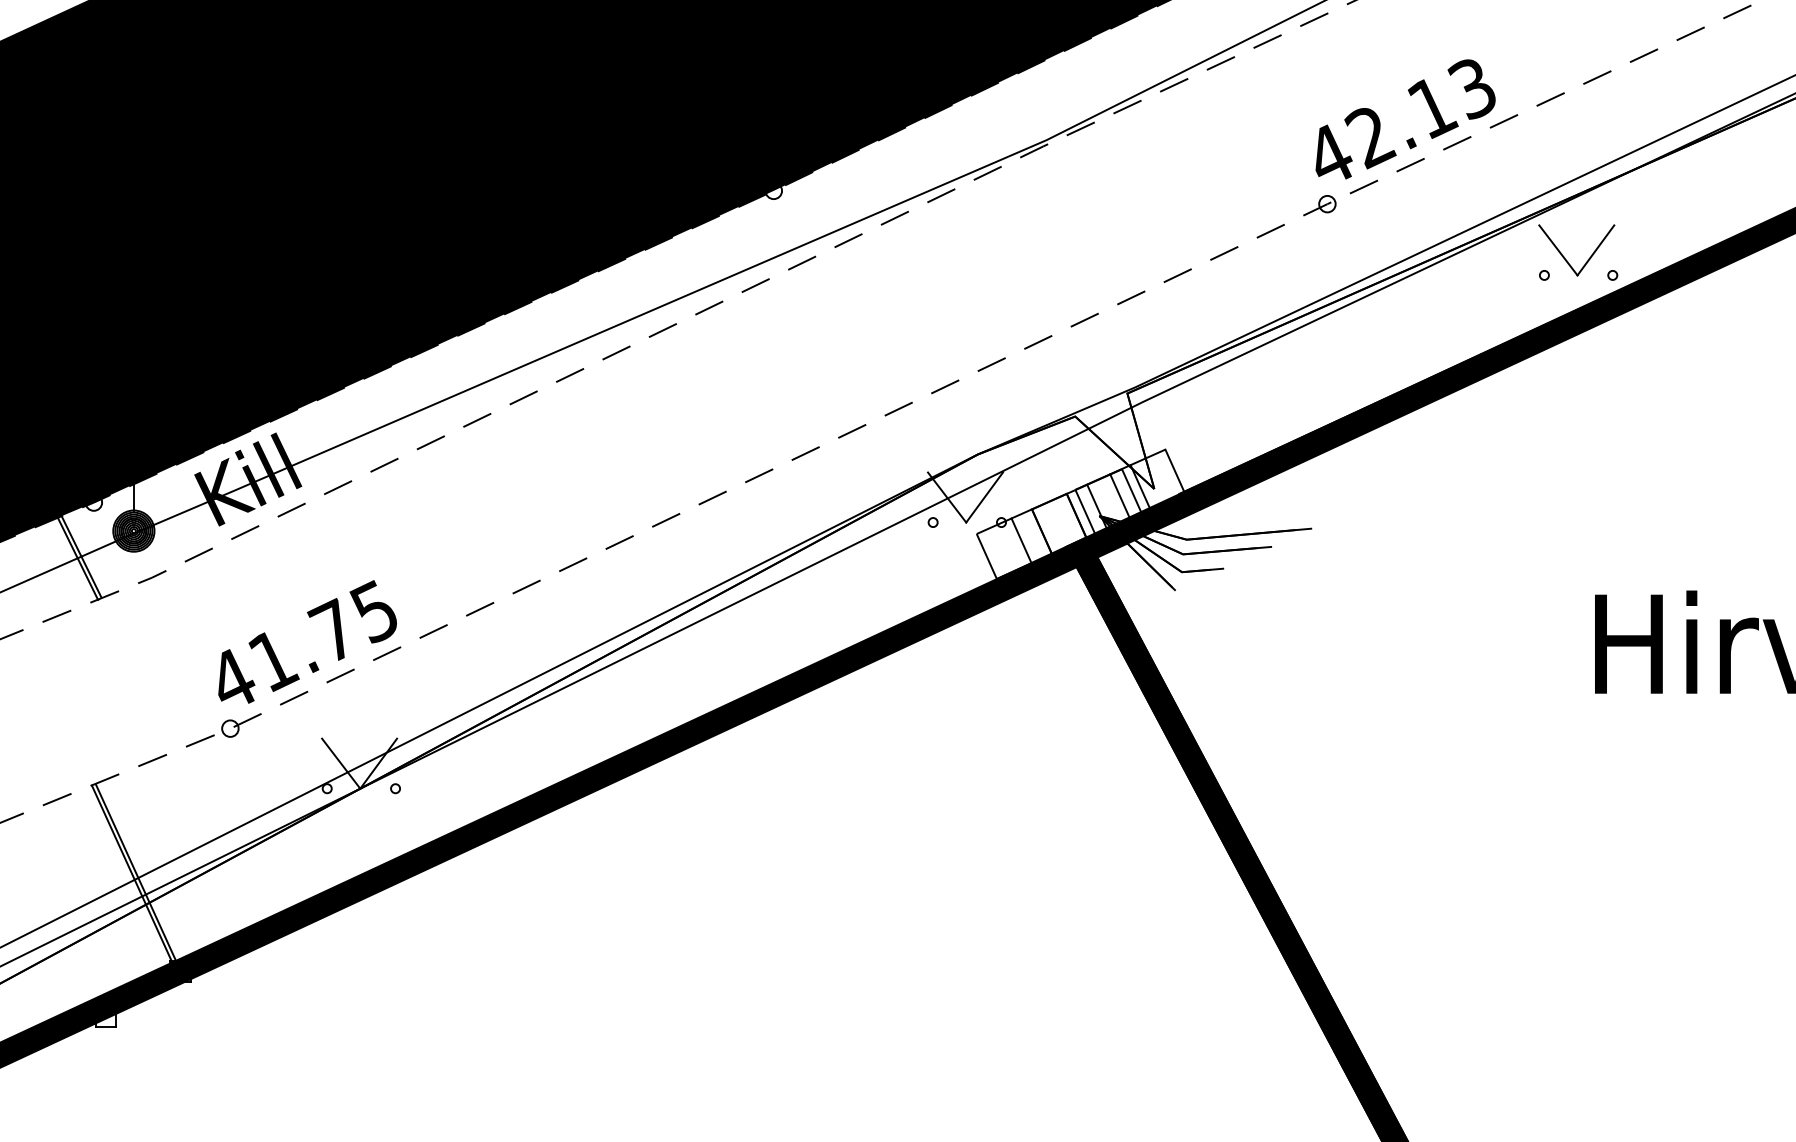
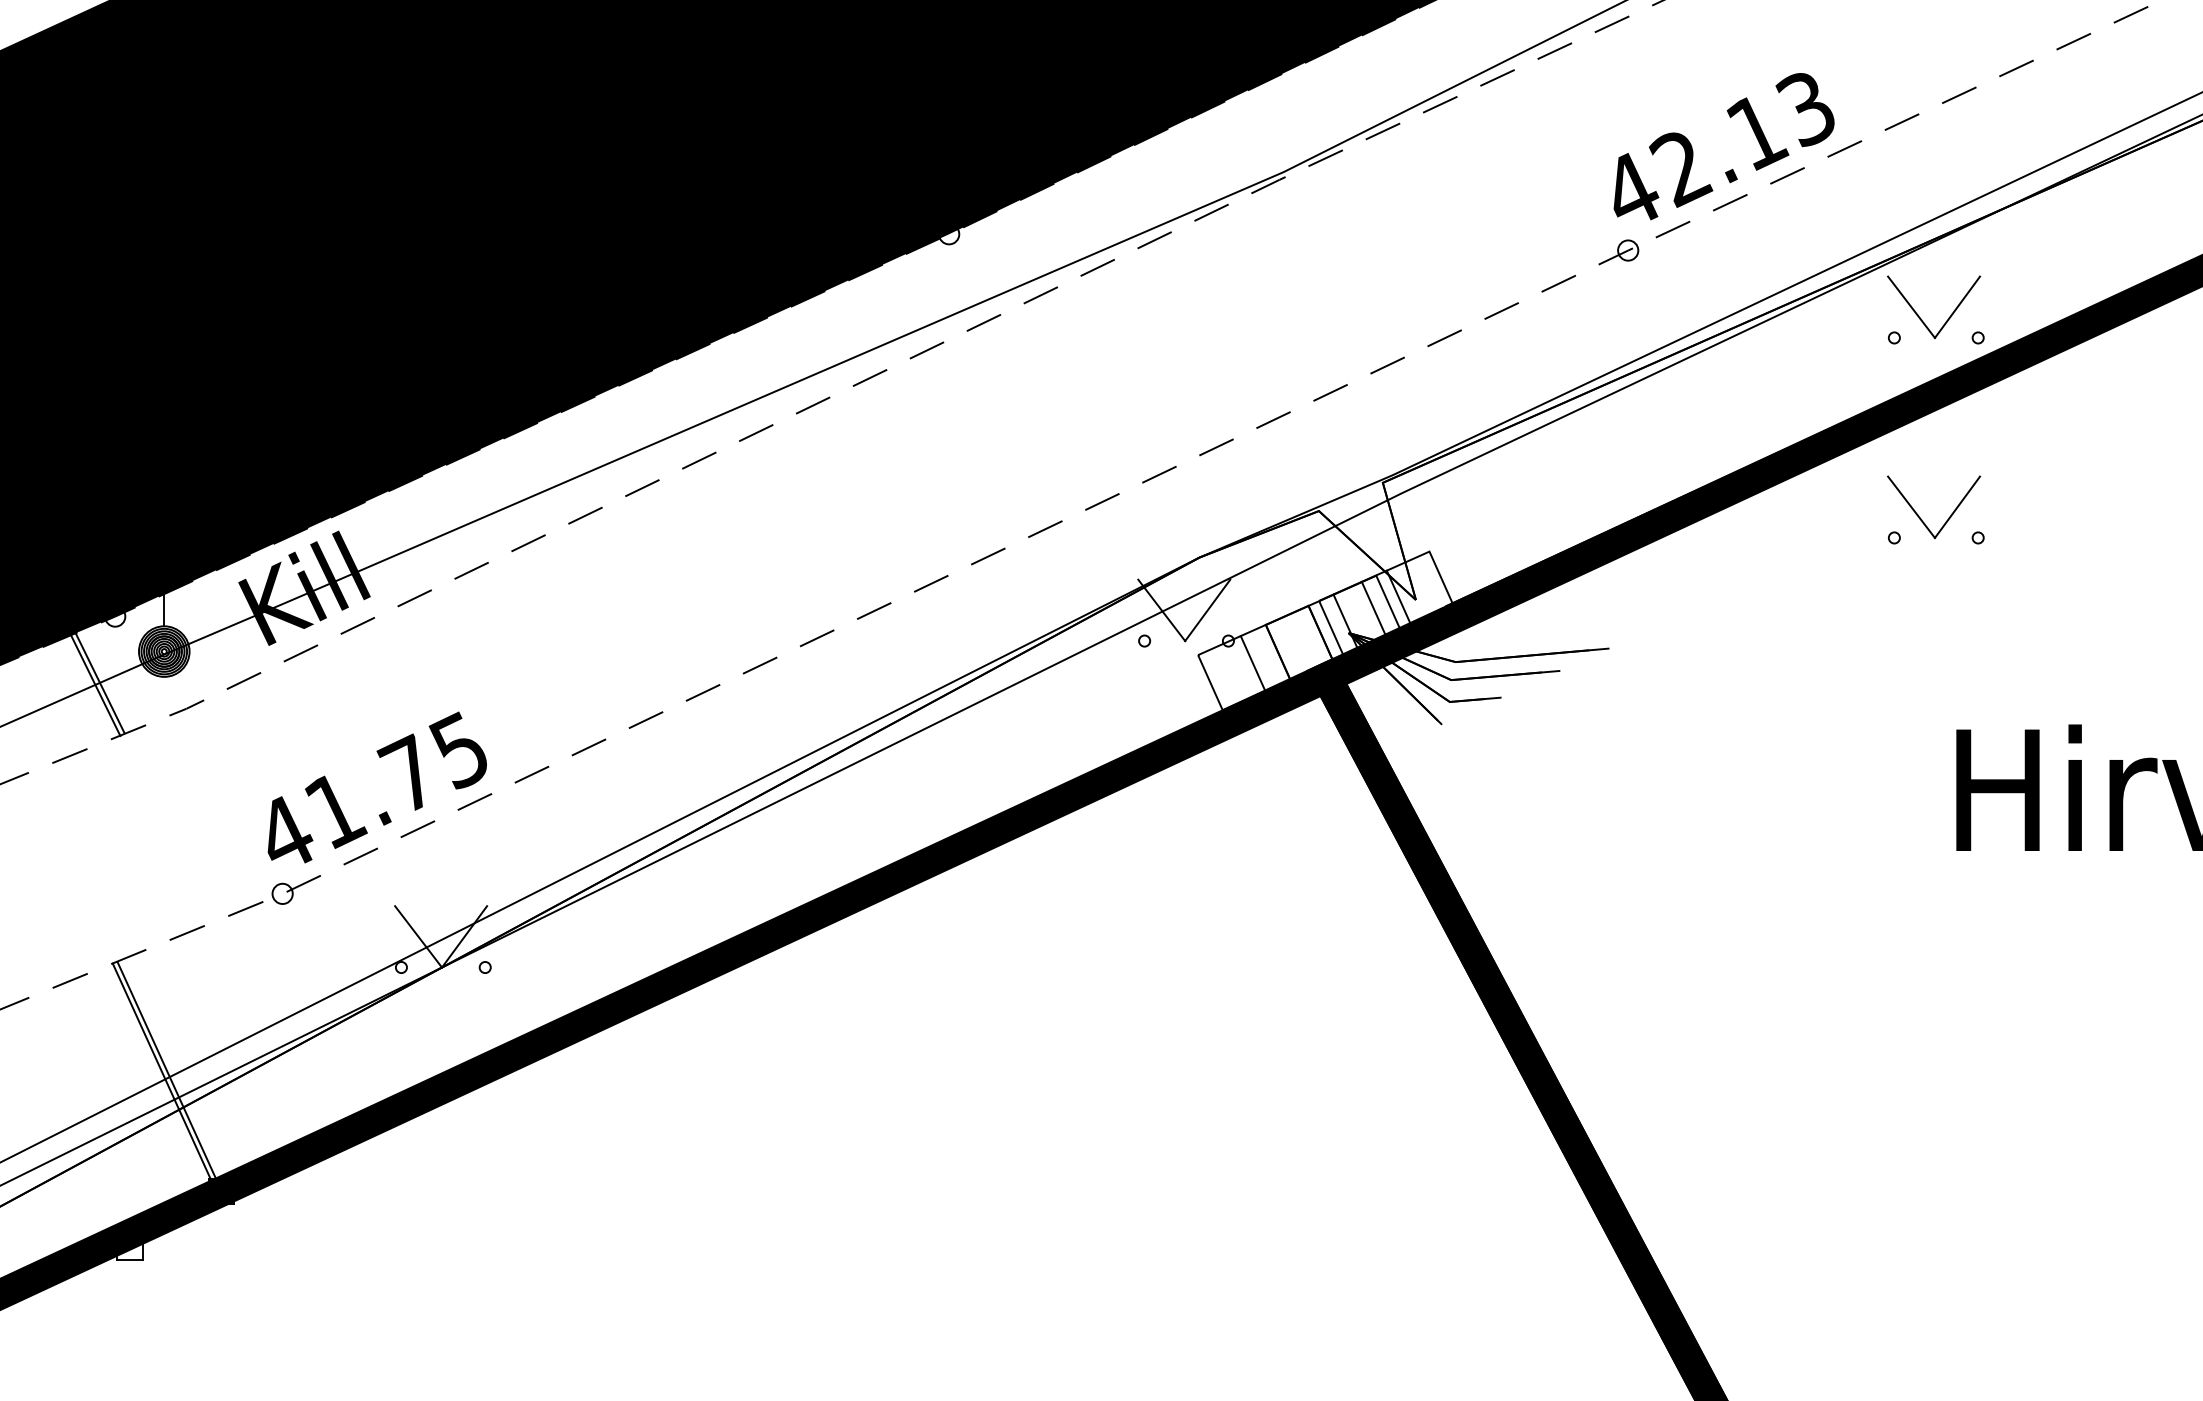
part: (1588, 421) -> (1948, 517), added

